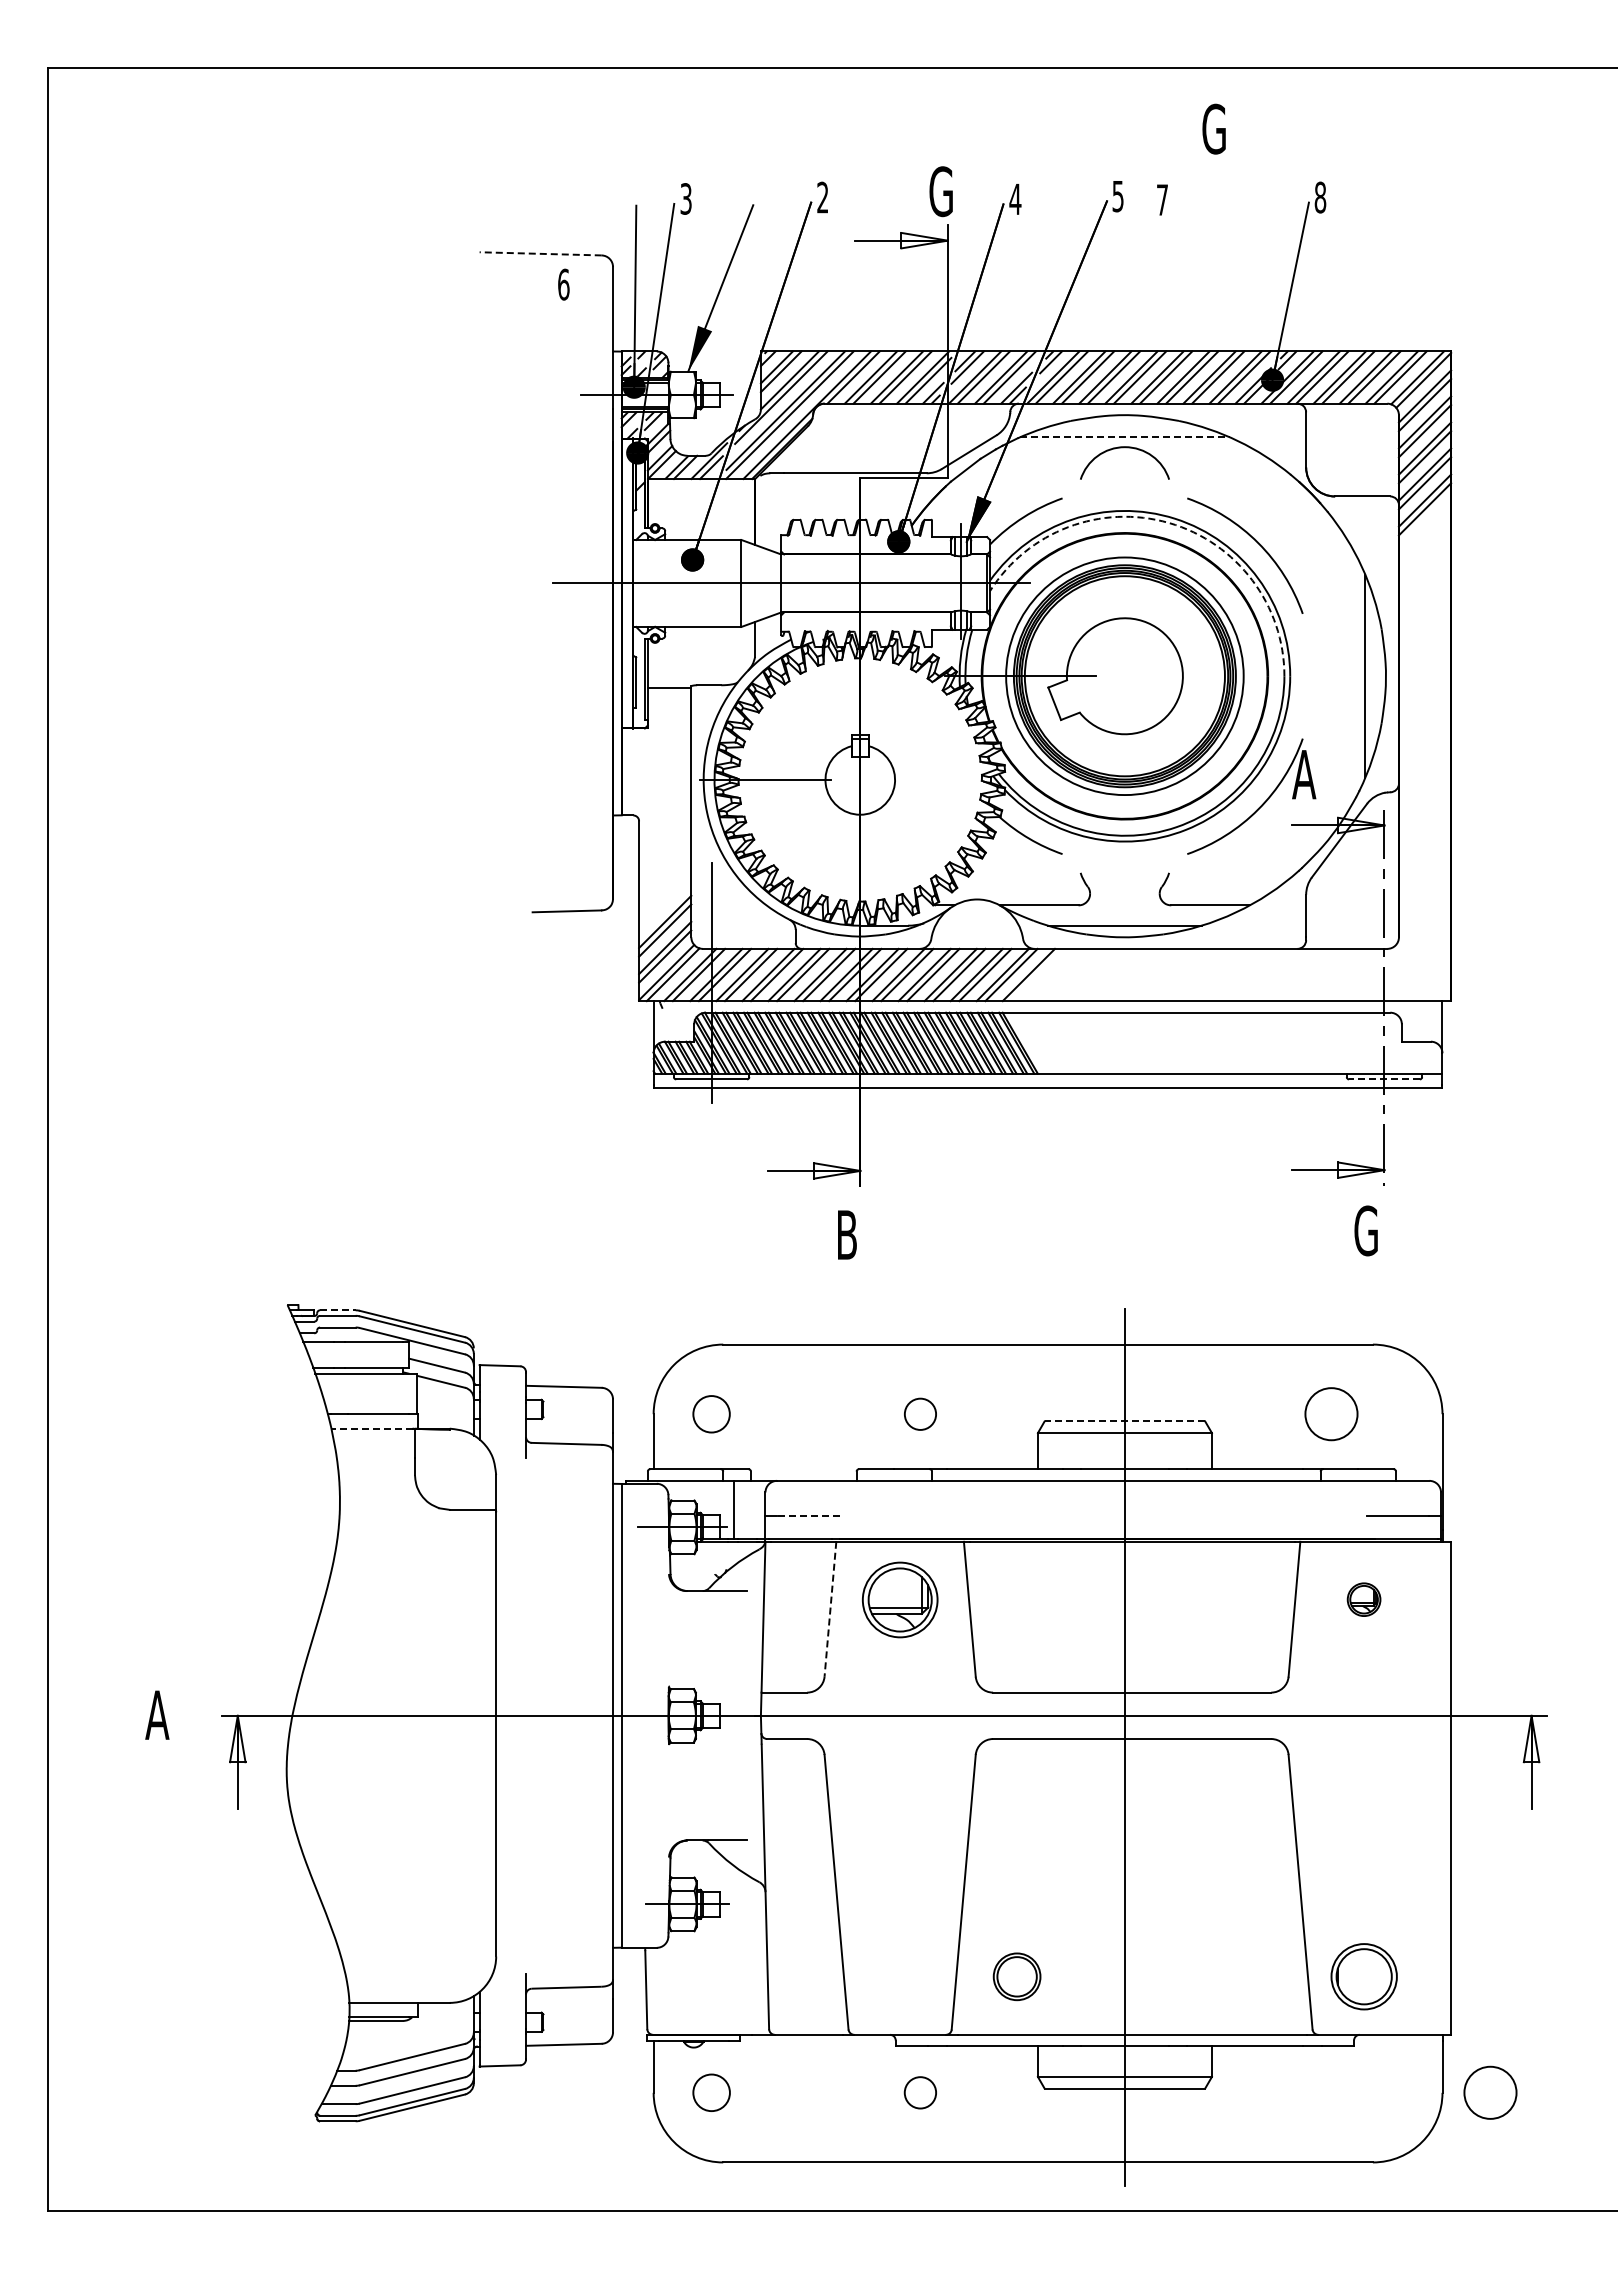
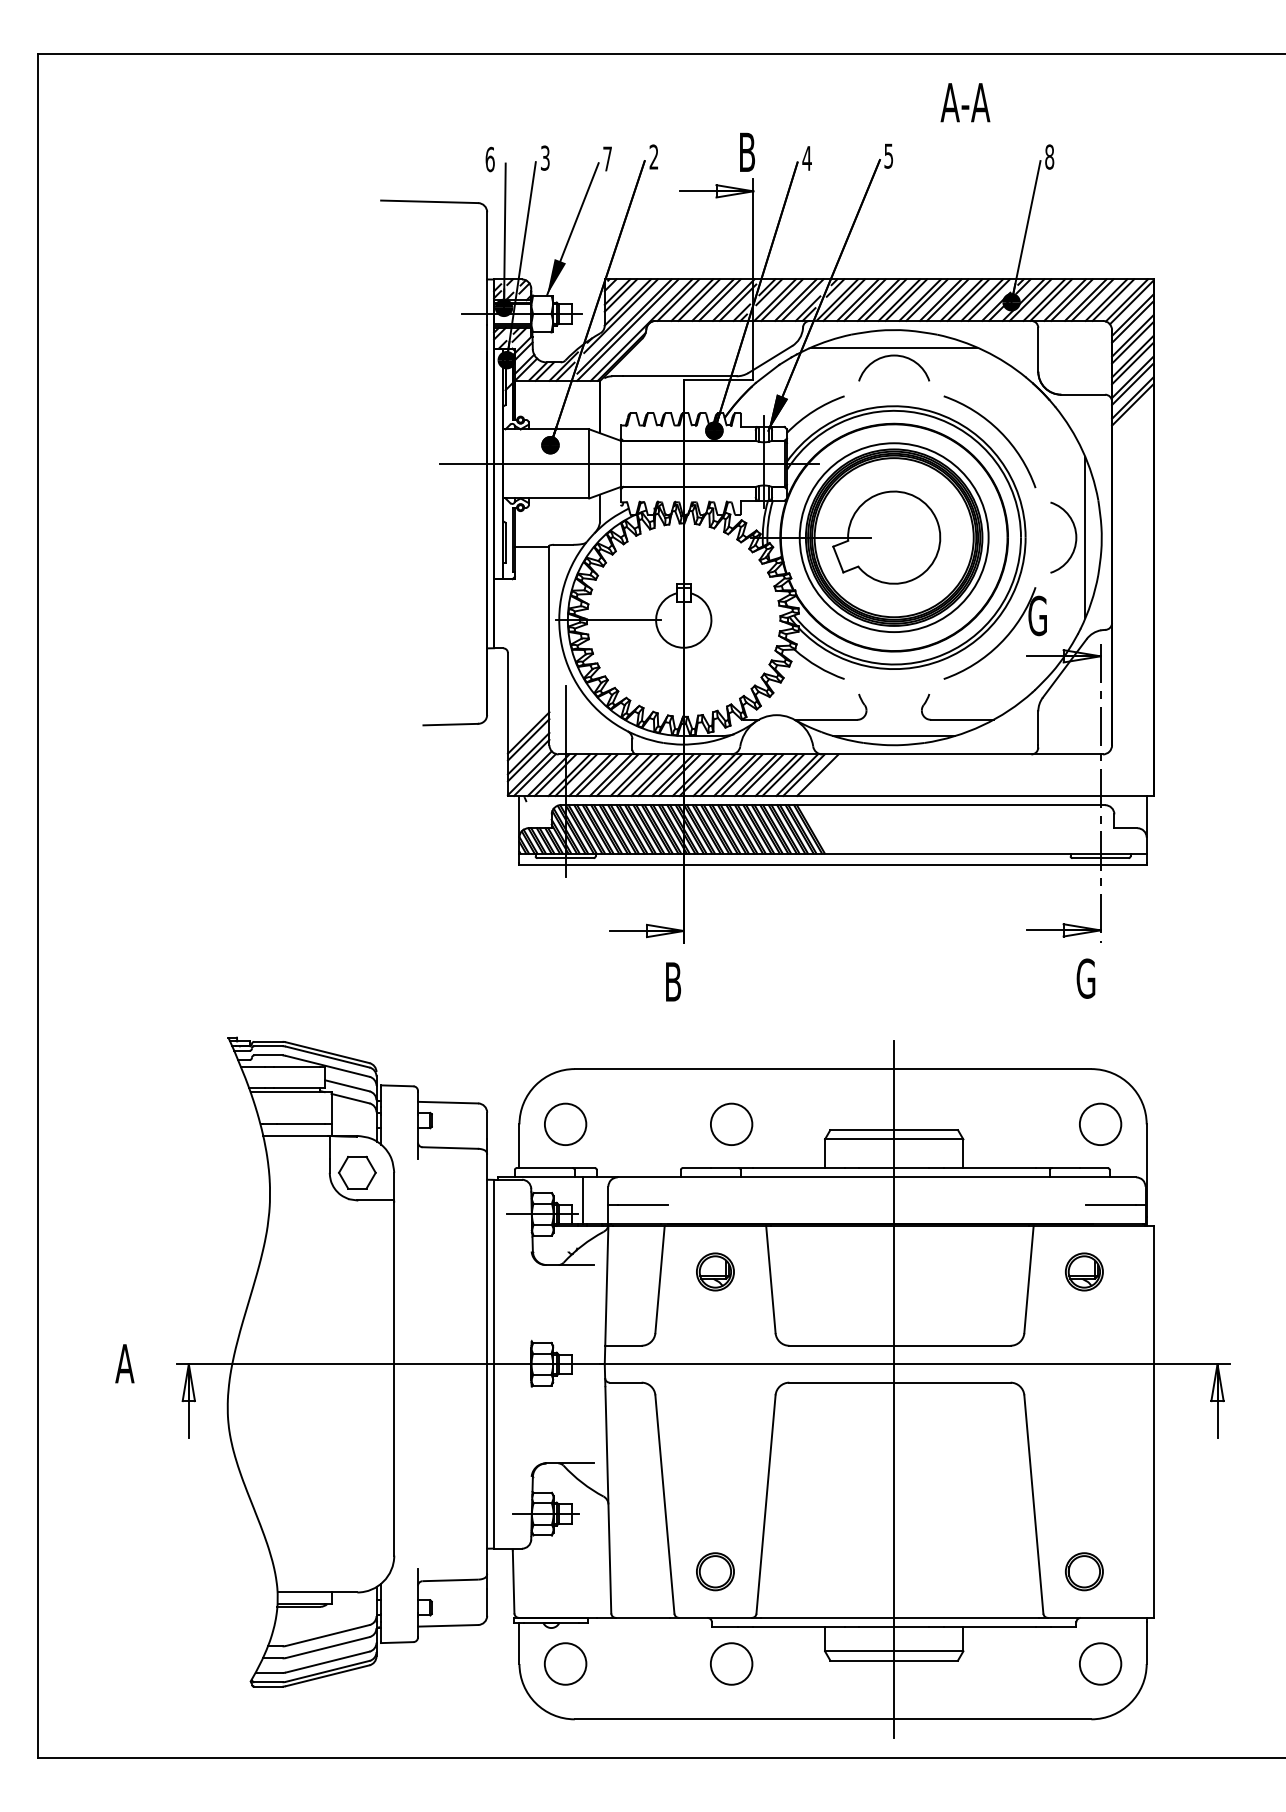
text: (1214, 128) -> (965, 102), G -> A-A
text: (940, 191) -> (747, 152), G -> B
text: (1162, 199) -> (607, 158), moved
line: (540, 253) -> (429, 201), dashed -> solid
text: (563, 284) -> (489, 159), moved
line: (1124, 437) -> (893, 347), dashed -> solid
arc: (1169, 523) -> (929, 416), dashed -> solid
arc: (1352, 671) -> (1075, 533), added
text: (1304, 774) -> (1036, 615), A -> G
line: (1383, 1079) -> (1099, 858), dashed -> solid
line: (337, 1310) -> (268, 1041), dashed -> solid
circle: (711, 1414) -> (565, 1124), size x1.43
circle: (920, 1414) -> (731, 1124), size x1.67
circle: (1331, 1414) -> (1100, 1124), moved
line: (1124, 1421) -> (893, 1130), dashed -> solid
line: (372, 1428) -> (295, 1135), dashed -> solid
part: (449, 1475) -> (357, 1173), added
line: (807, 1515) -> (641, 1204), dashed -> solid
part: (899, 1599) -> (714, 1271), size x0.62
part: (1363, 1599) -> (1083, 1271), size x1.43
line: (830, 1609) -> (660, 1279), dashed -> solid
part: (1016, 1976) -> (714, 1571), moved
part: (1363, 1976) -> (1083, 1571), size x0.71
circle: (711, 2092) -> (565, 1663), size x1.43
circle: (920, 2092) -> (731, 1663), size x1.67
circle: (1490, 2092) -> (1100, 1663), moved

